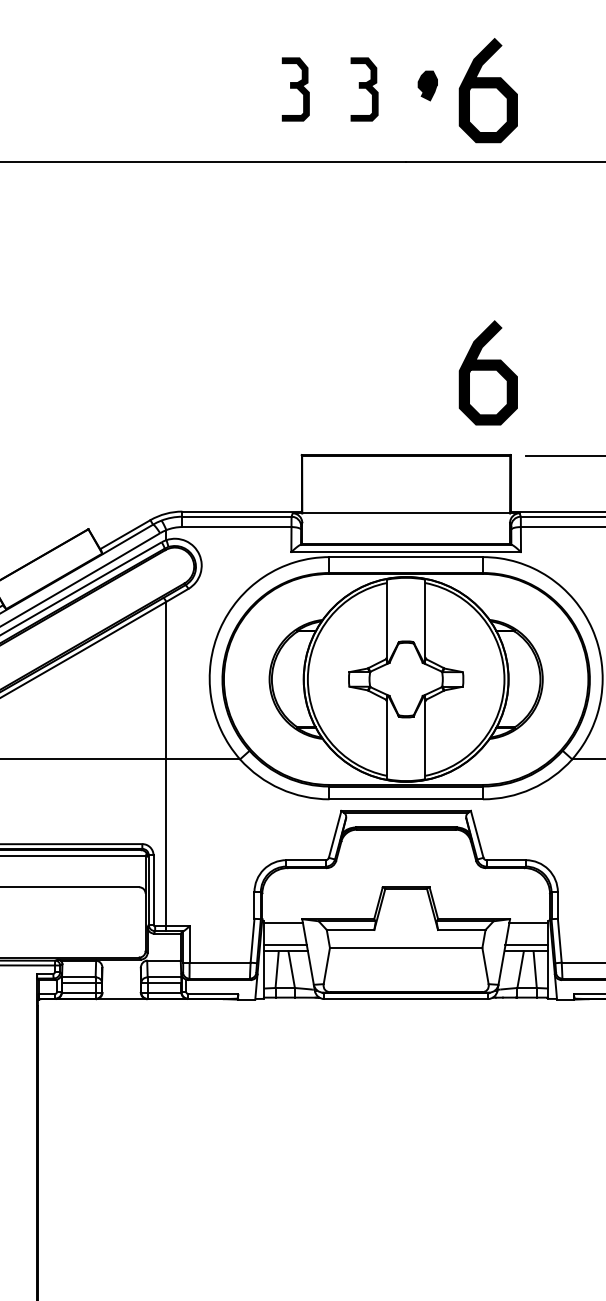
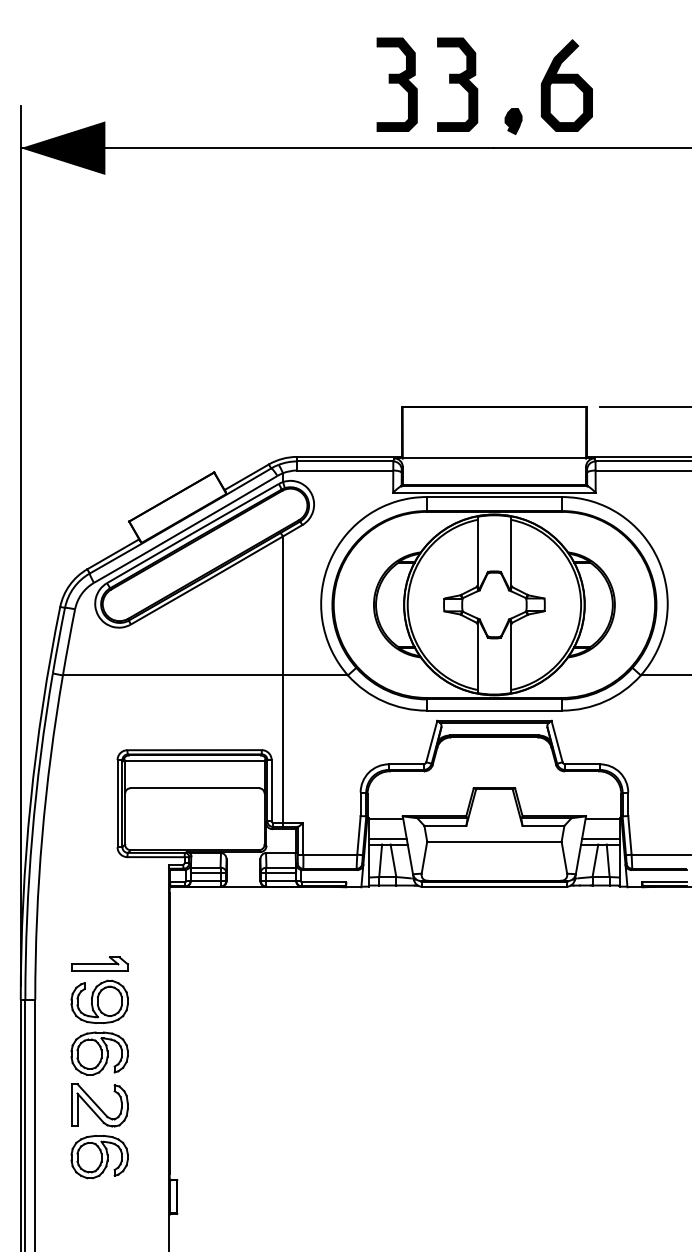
part: (427, 85) -> (513, 121), moved
part: (295, 89) -> (396, 84), size x1.67
part: (364, 89) -> (457, 84), size x1.67
curve: (487, 370) -> (566, 332), removed

